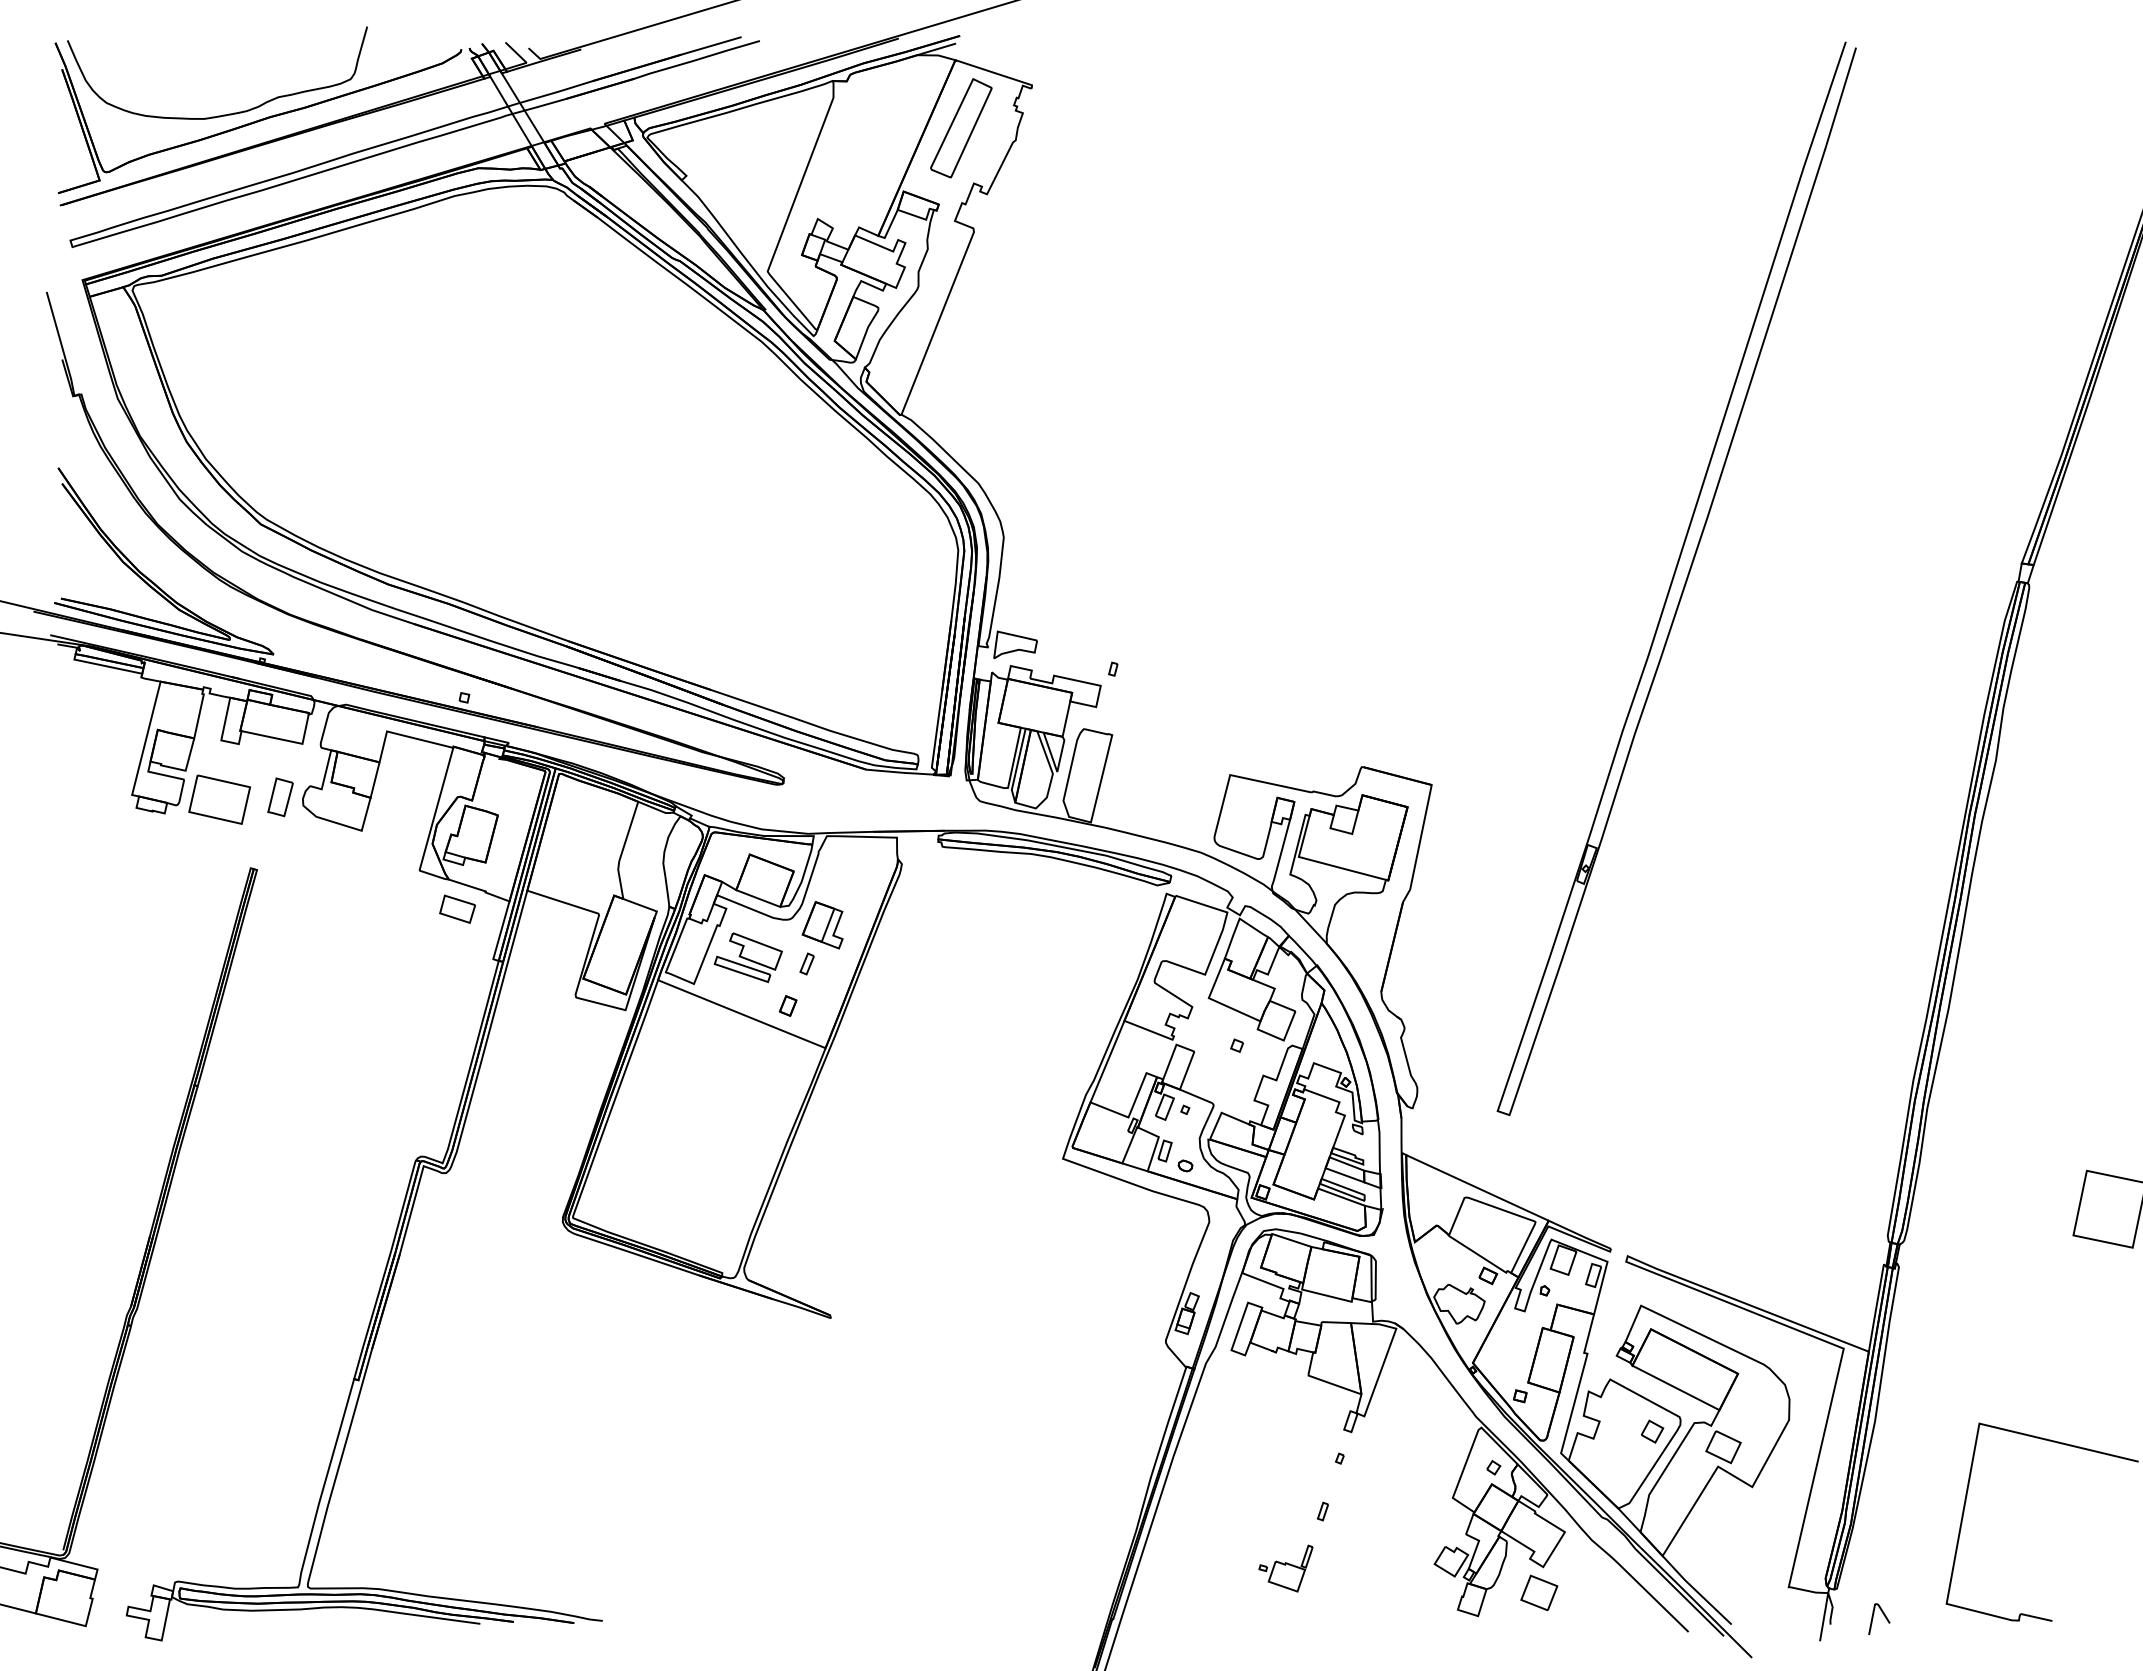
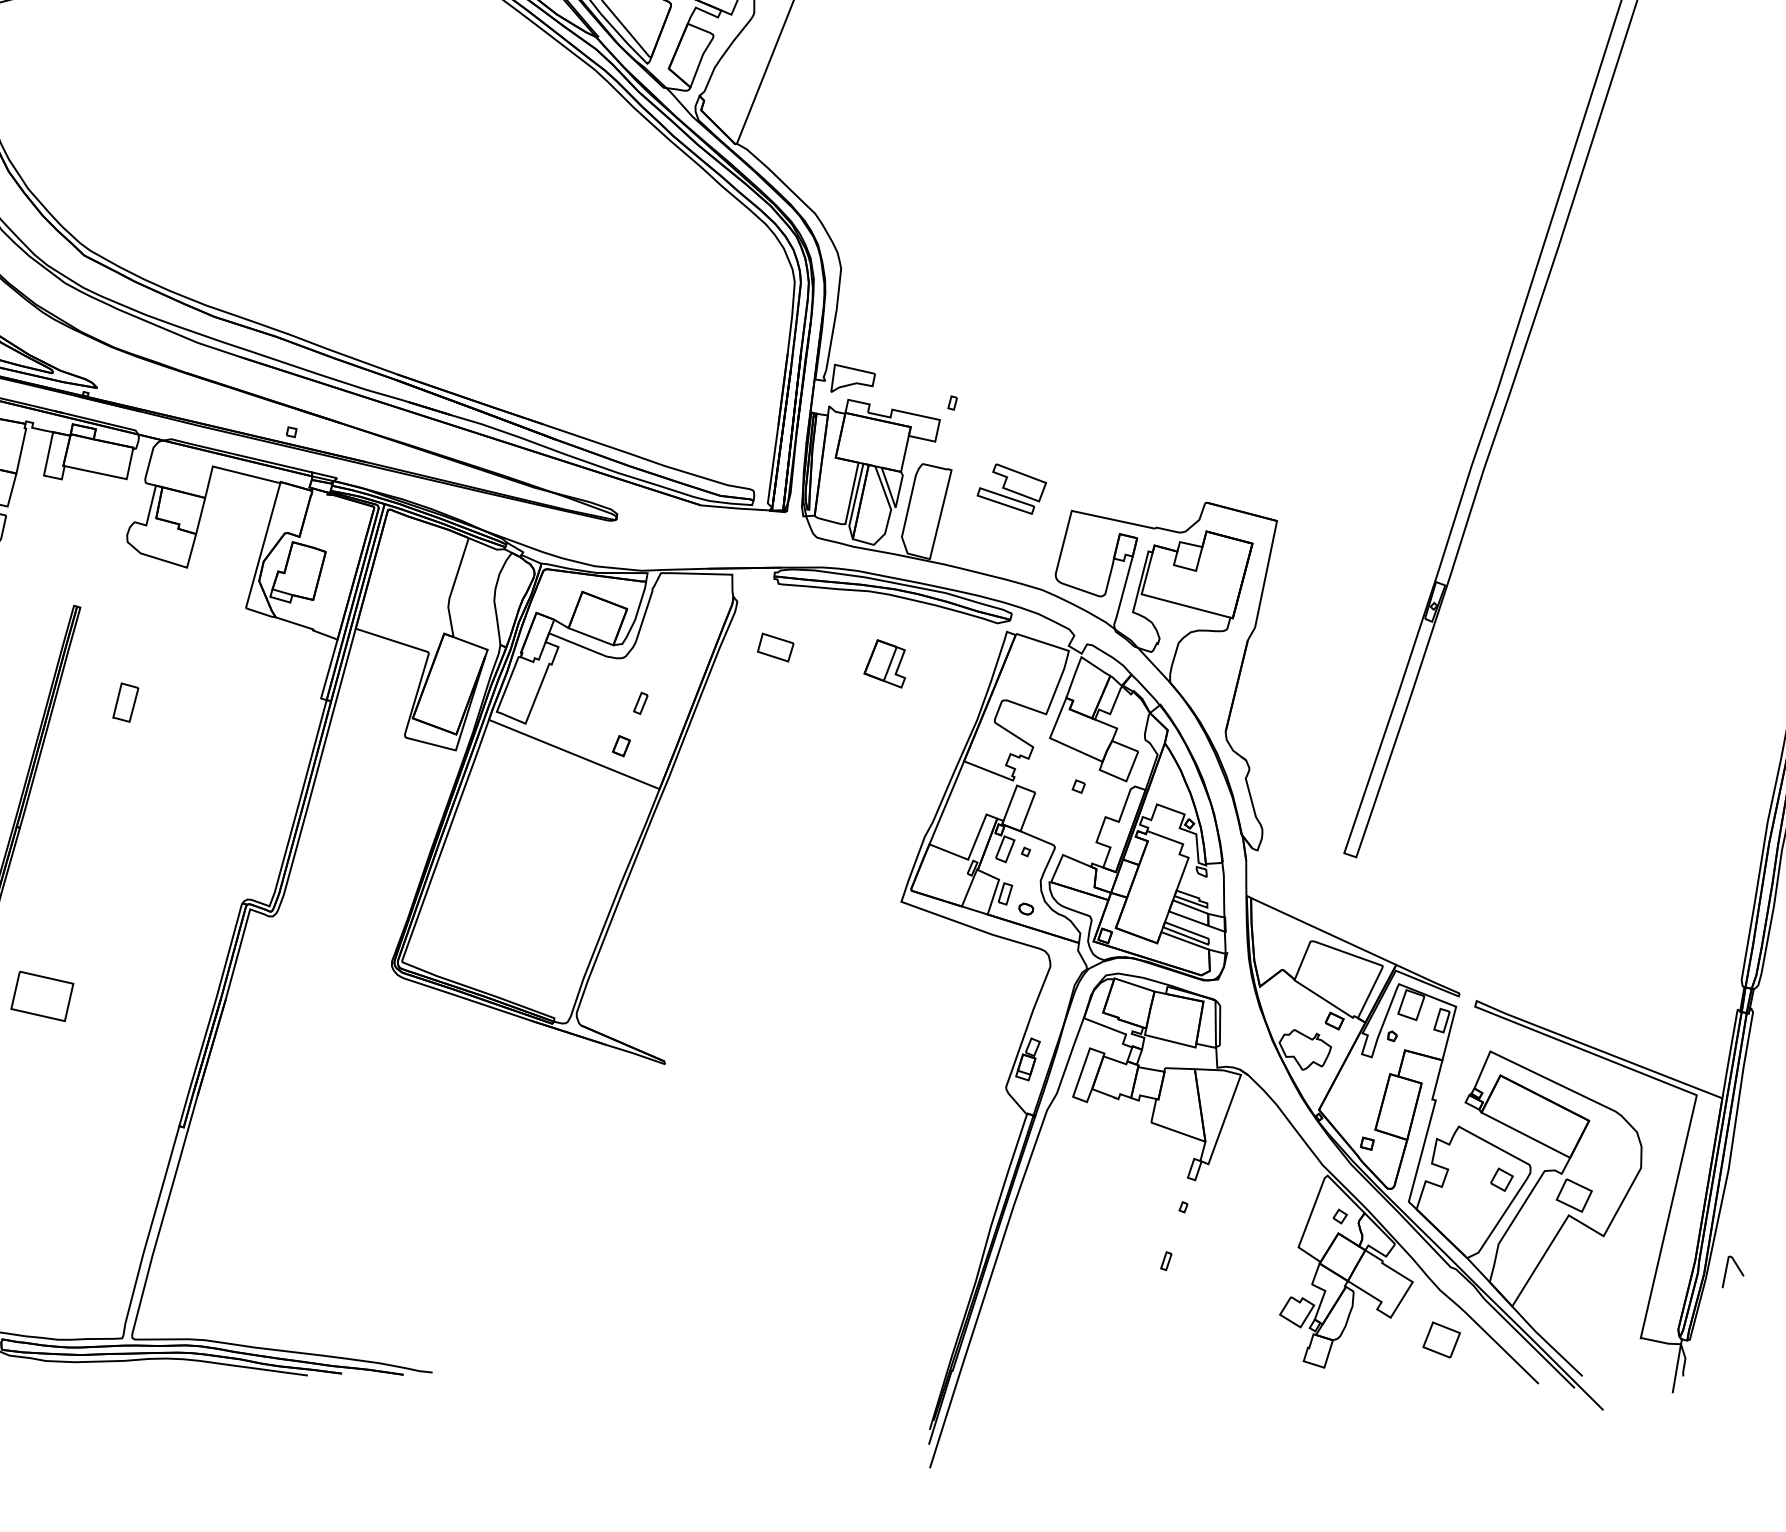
part: (280, 797) -> (125, 702), moved
part: (219, 799) -> (42, 996), moved
part: (457, 908) -> (775, 646), moved
part: (822, 925) -> (884, 664), moved
part: (747, 957) -> (1010, 488), moved
part: (1285, 1568) -> (1128, 1319), removed
part: (1539, 1592) -> (1441, 1339), moved
curve: (1883, 1615) -> (1737, 1268), moved

